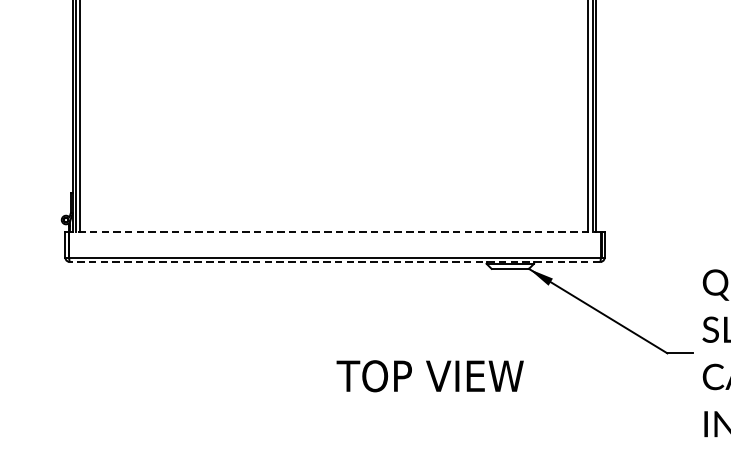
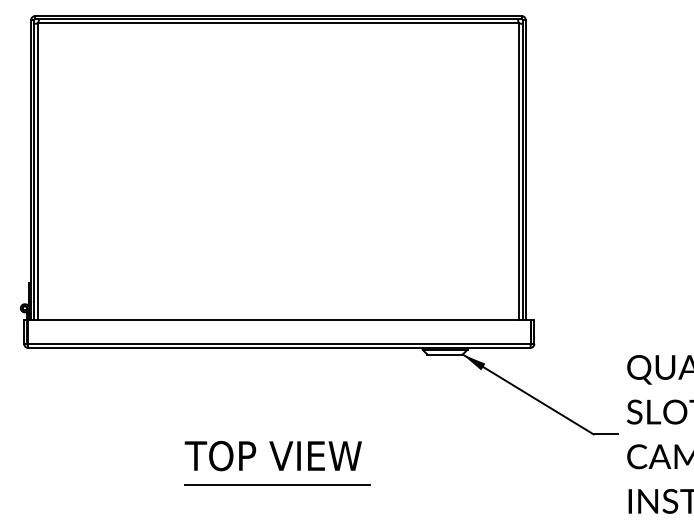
line: (335, 232) -> (279, 320), dashed -> solid
line: (335, 262) -> (279, 348), dashed -> solid
text: (429, 375) -> (272, 455), moved
line: (333, 407) -> (277, 485), added

